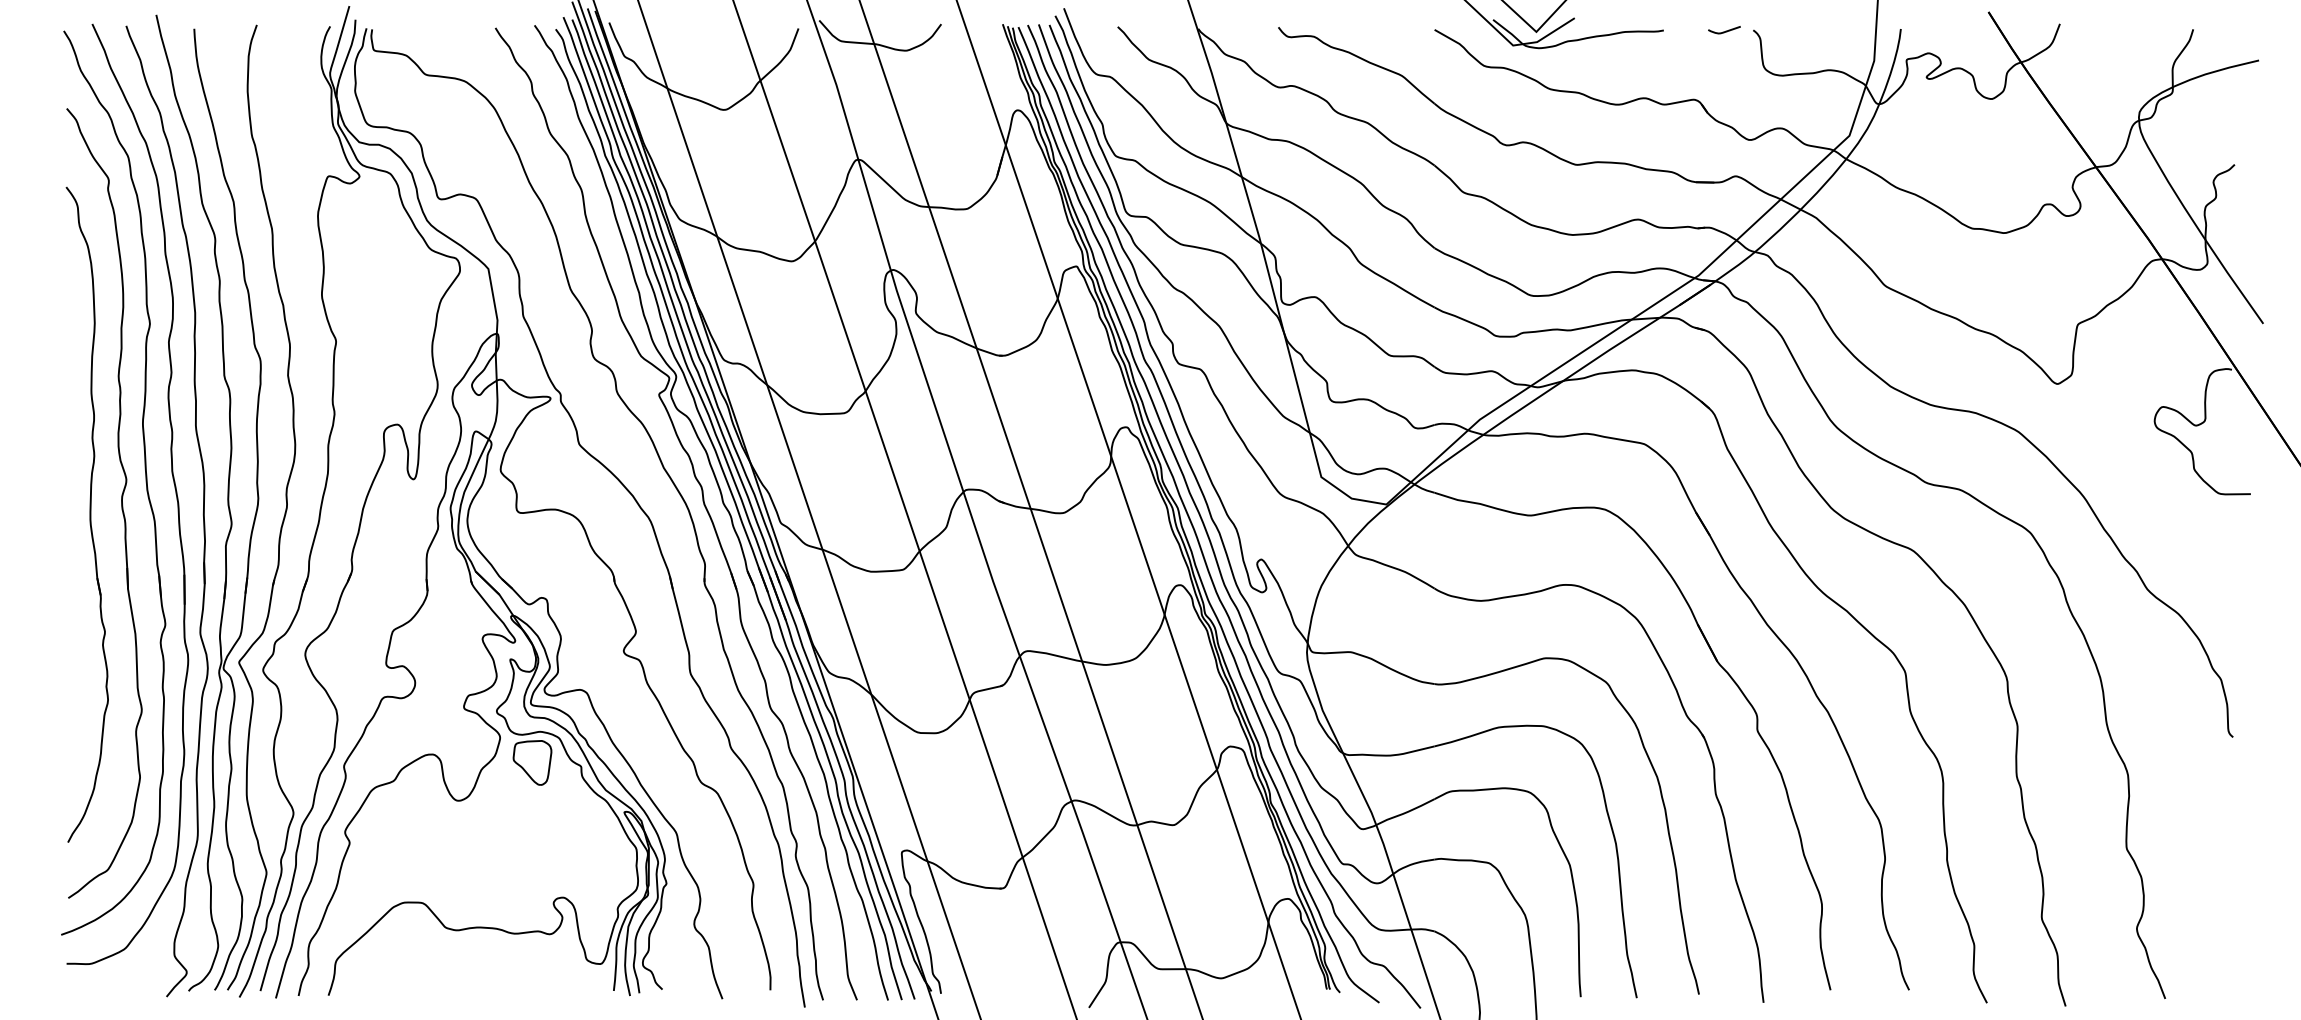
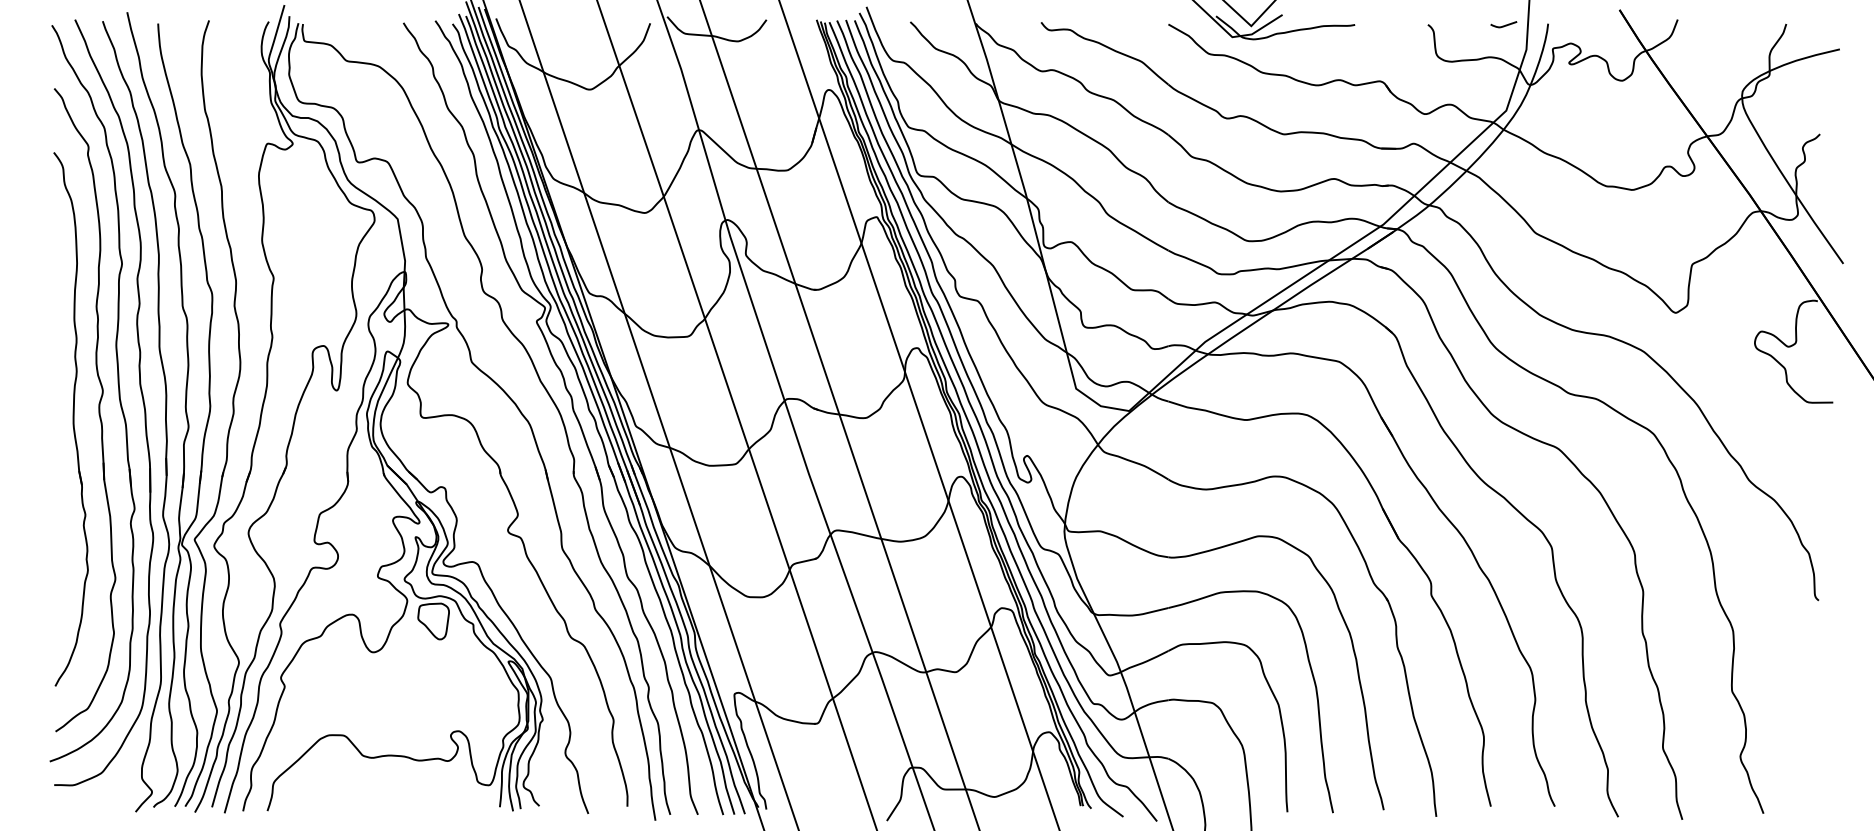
curve: (1725, 30) -> (1504, 24), moved

